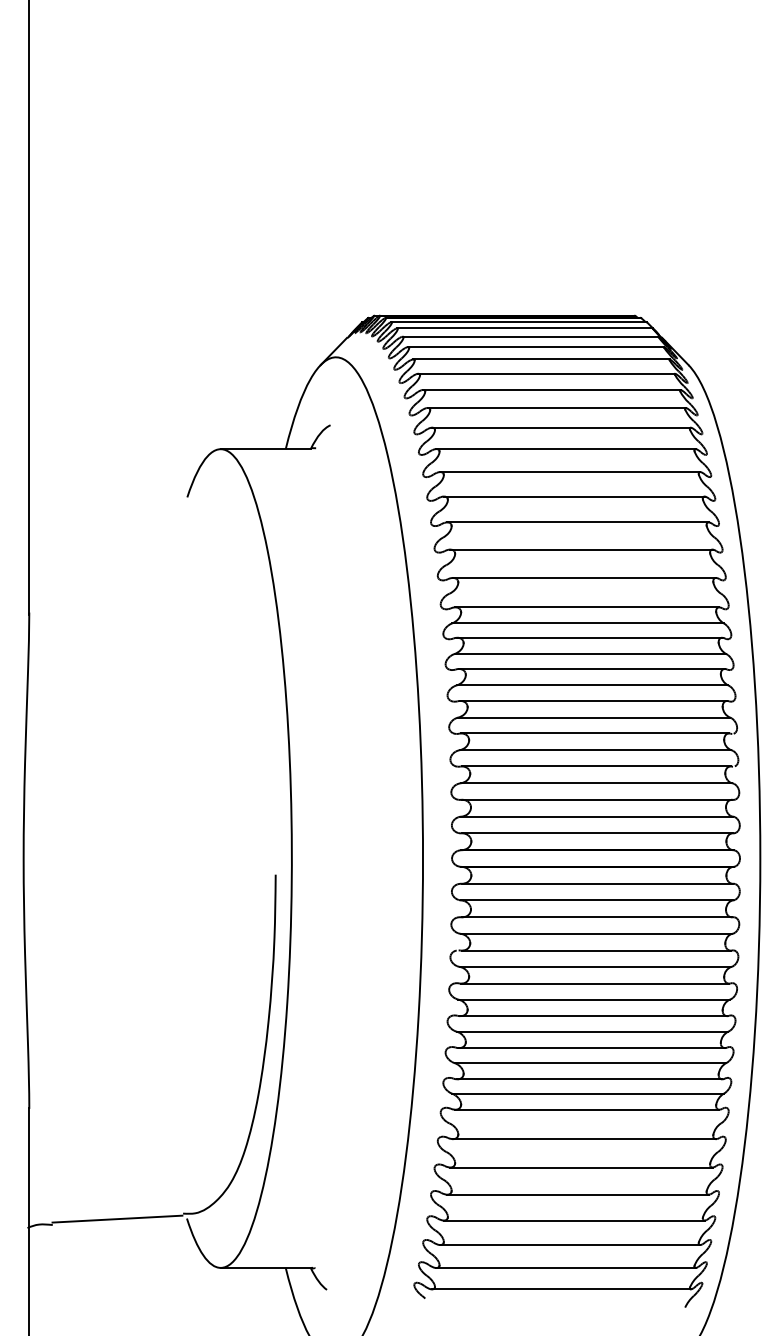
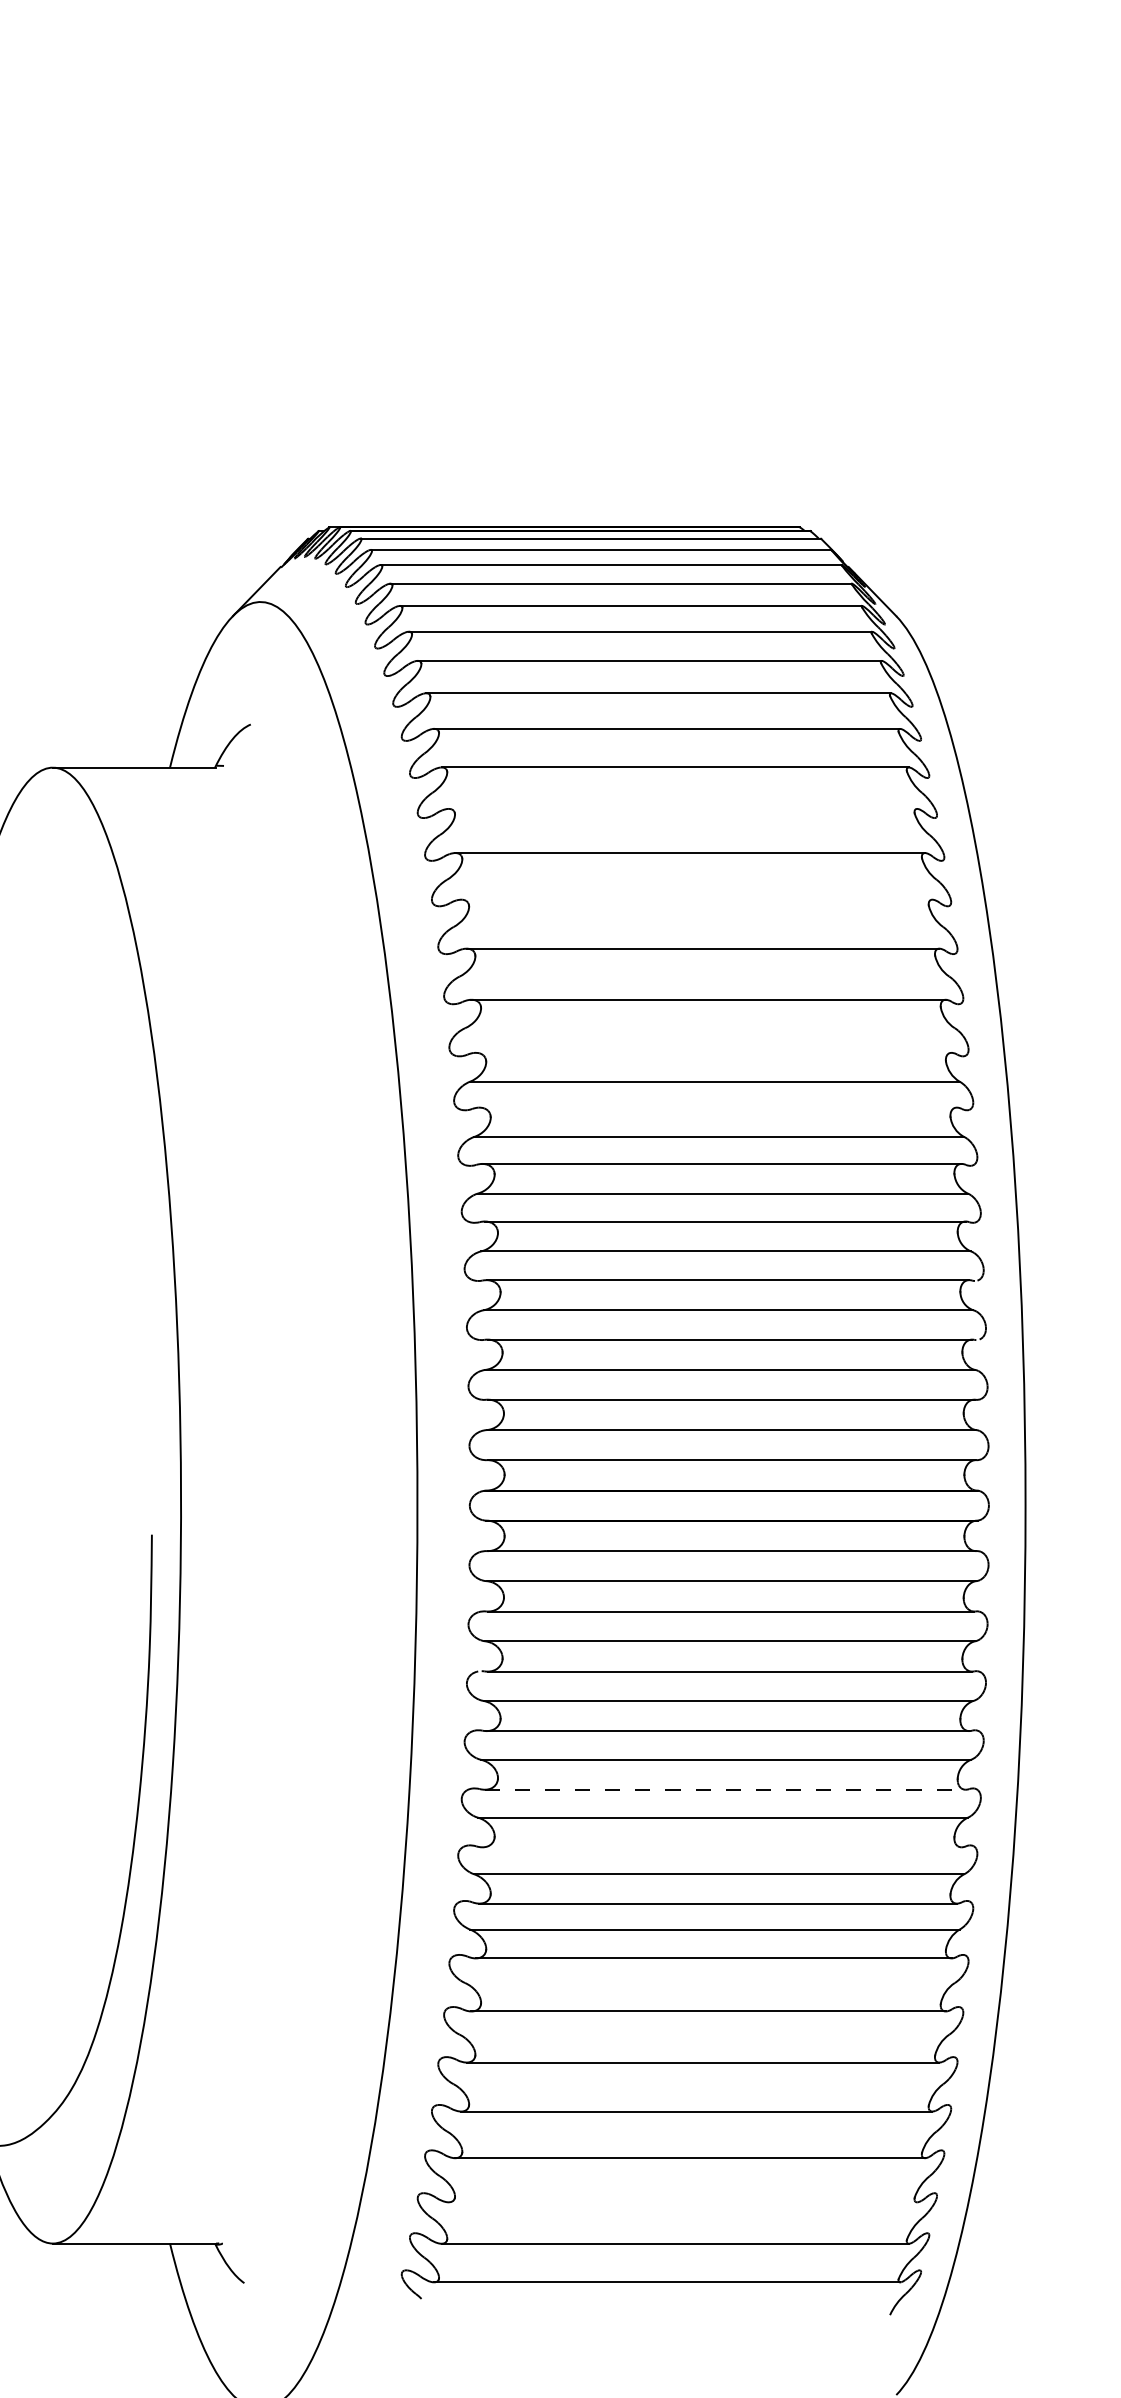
line: (570, 472) -> (683, 809), removed
line: (577, 522) -> (695, 899), removed
line: (587, 607) -> (713, 1053), removed
line: (589, 637) -> (717, 1107), removed
line: (594, 1016) -> (726, 1790), solid -> dashed
line: (591, 1048) -> (721, 1848), removed
line: (570, 1245) -> (683, 2203), removed

